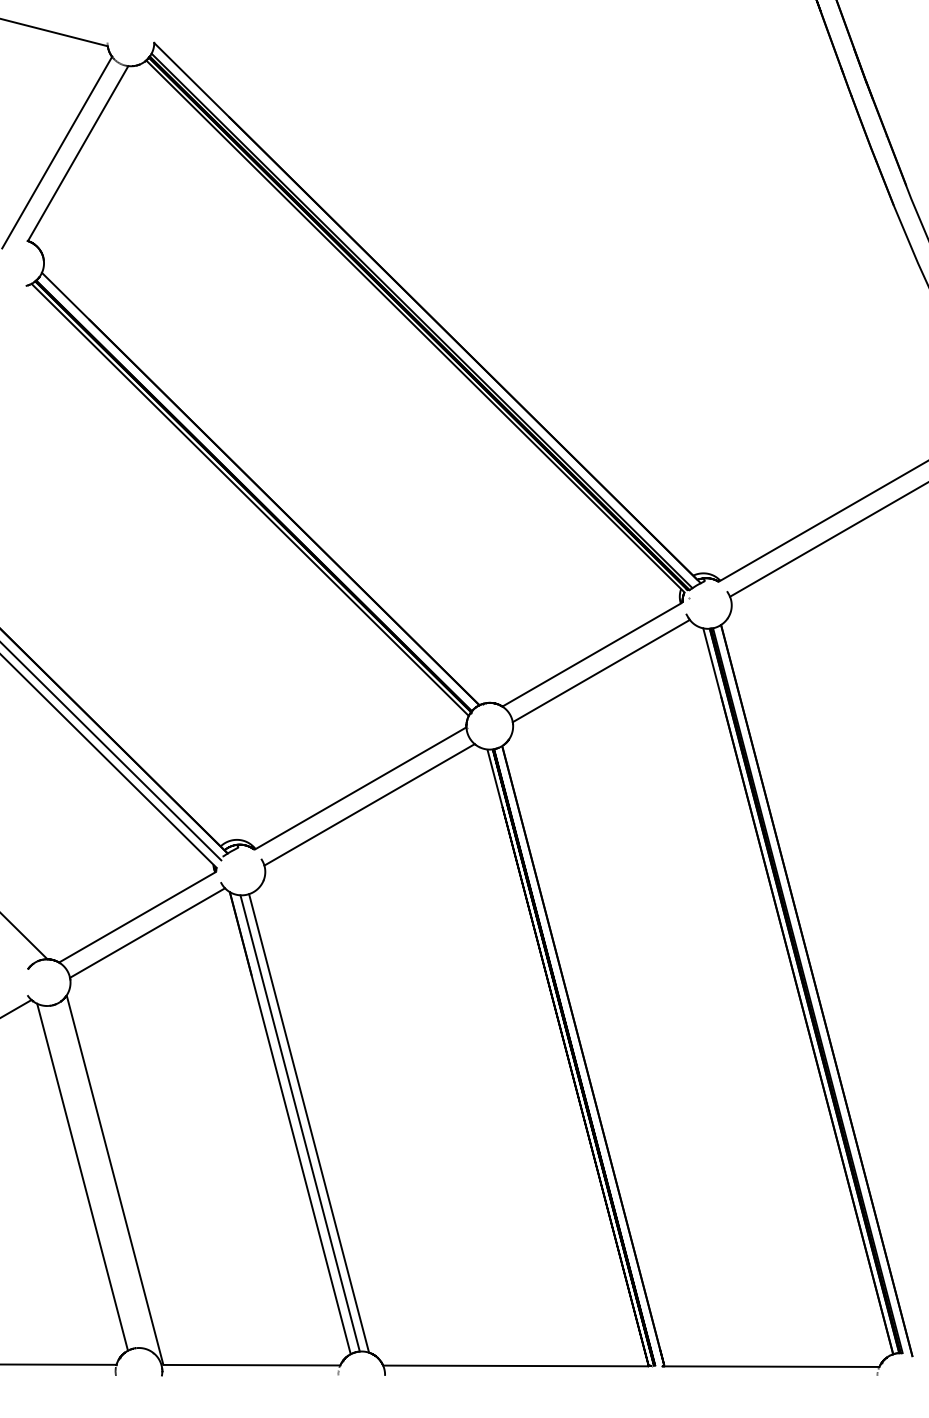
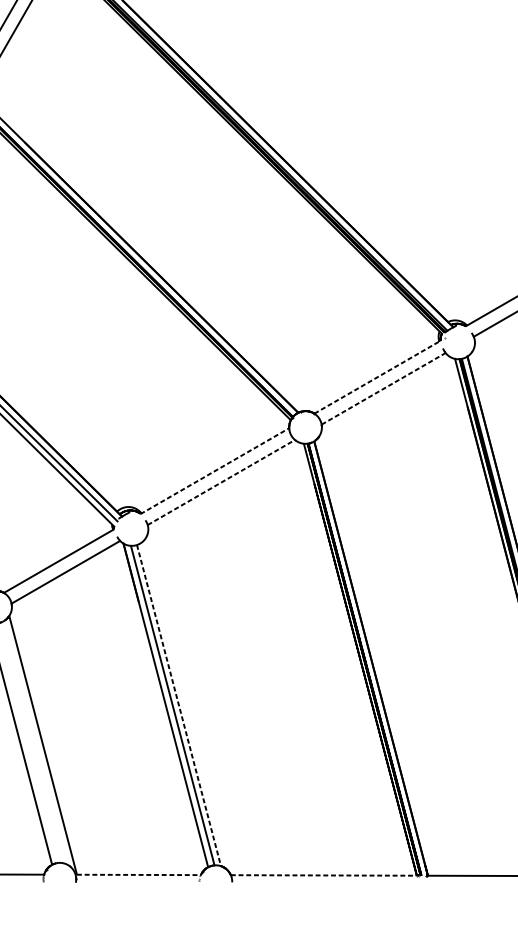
line: (592, 654) -> (377, 377), solid -> dashed
line: (601, 670) -> (383, 388), solid -> dashed
line: (359, 788) -> (214, 471), solid -> dashed
line: (370, 804) -> (222, 482), solid -> dashed
line: (309, 1123) -> (179, 705), solid -> dashed
line: (252, 1365) -> (139, 875), solid -> dashed
line: (516, 1365) -> (324, 875), solid -> dashed

